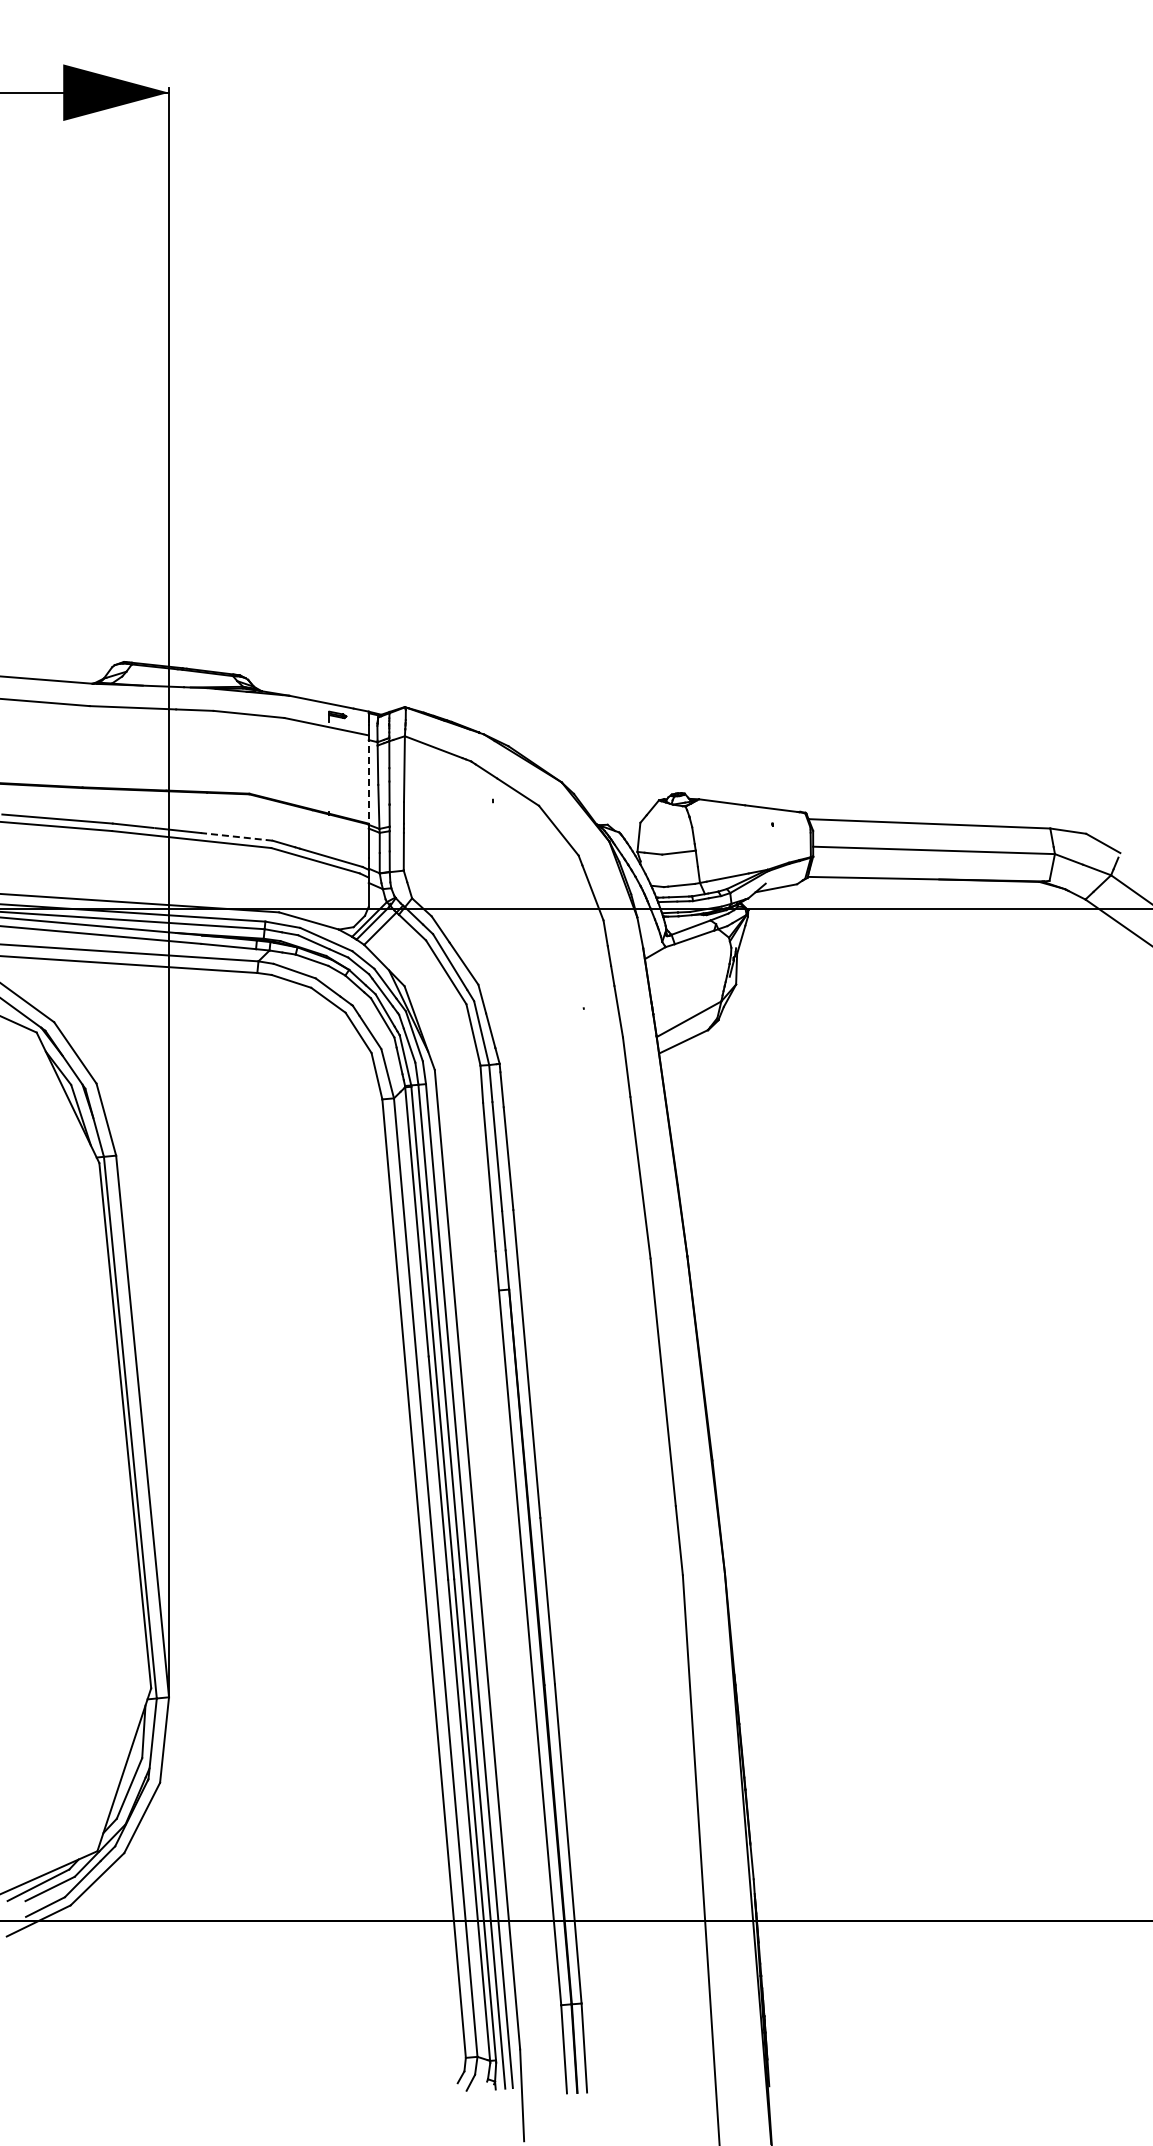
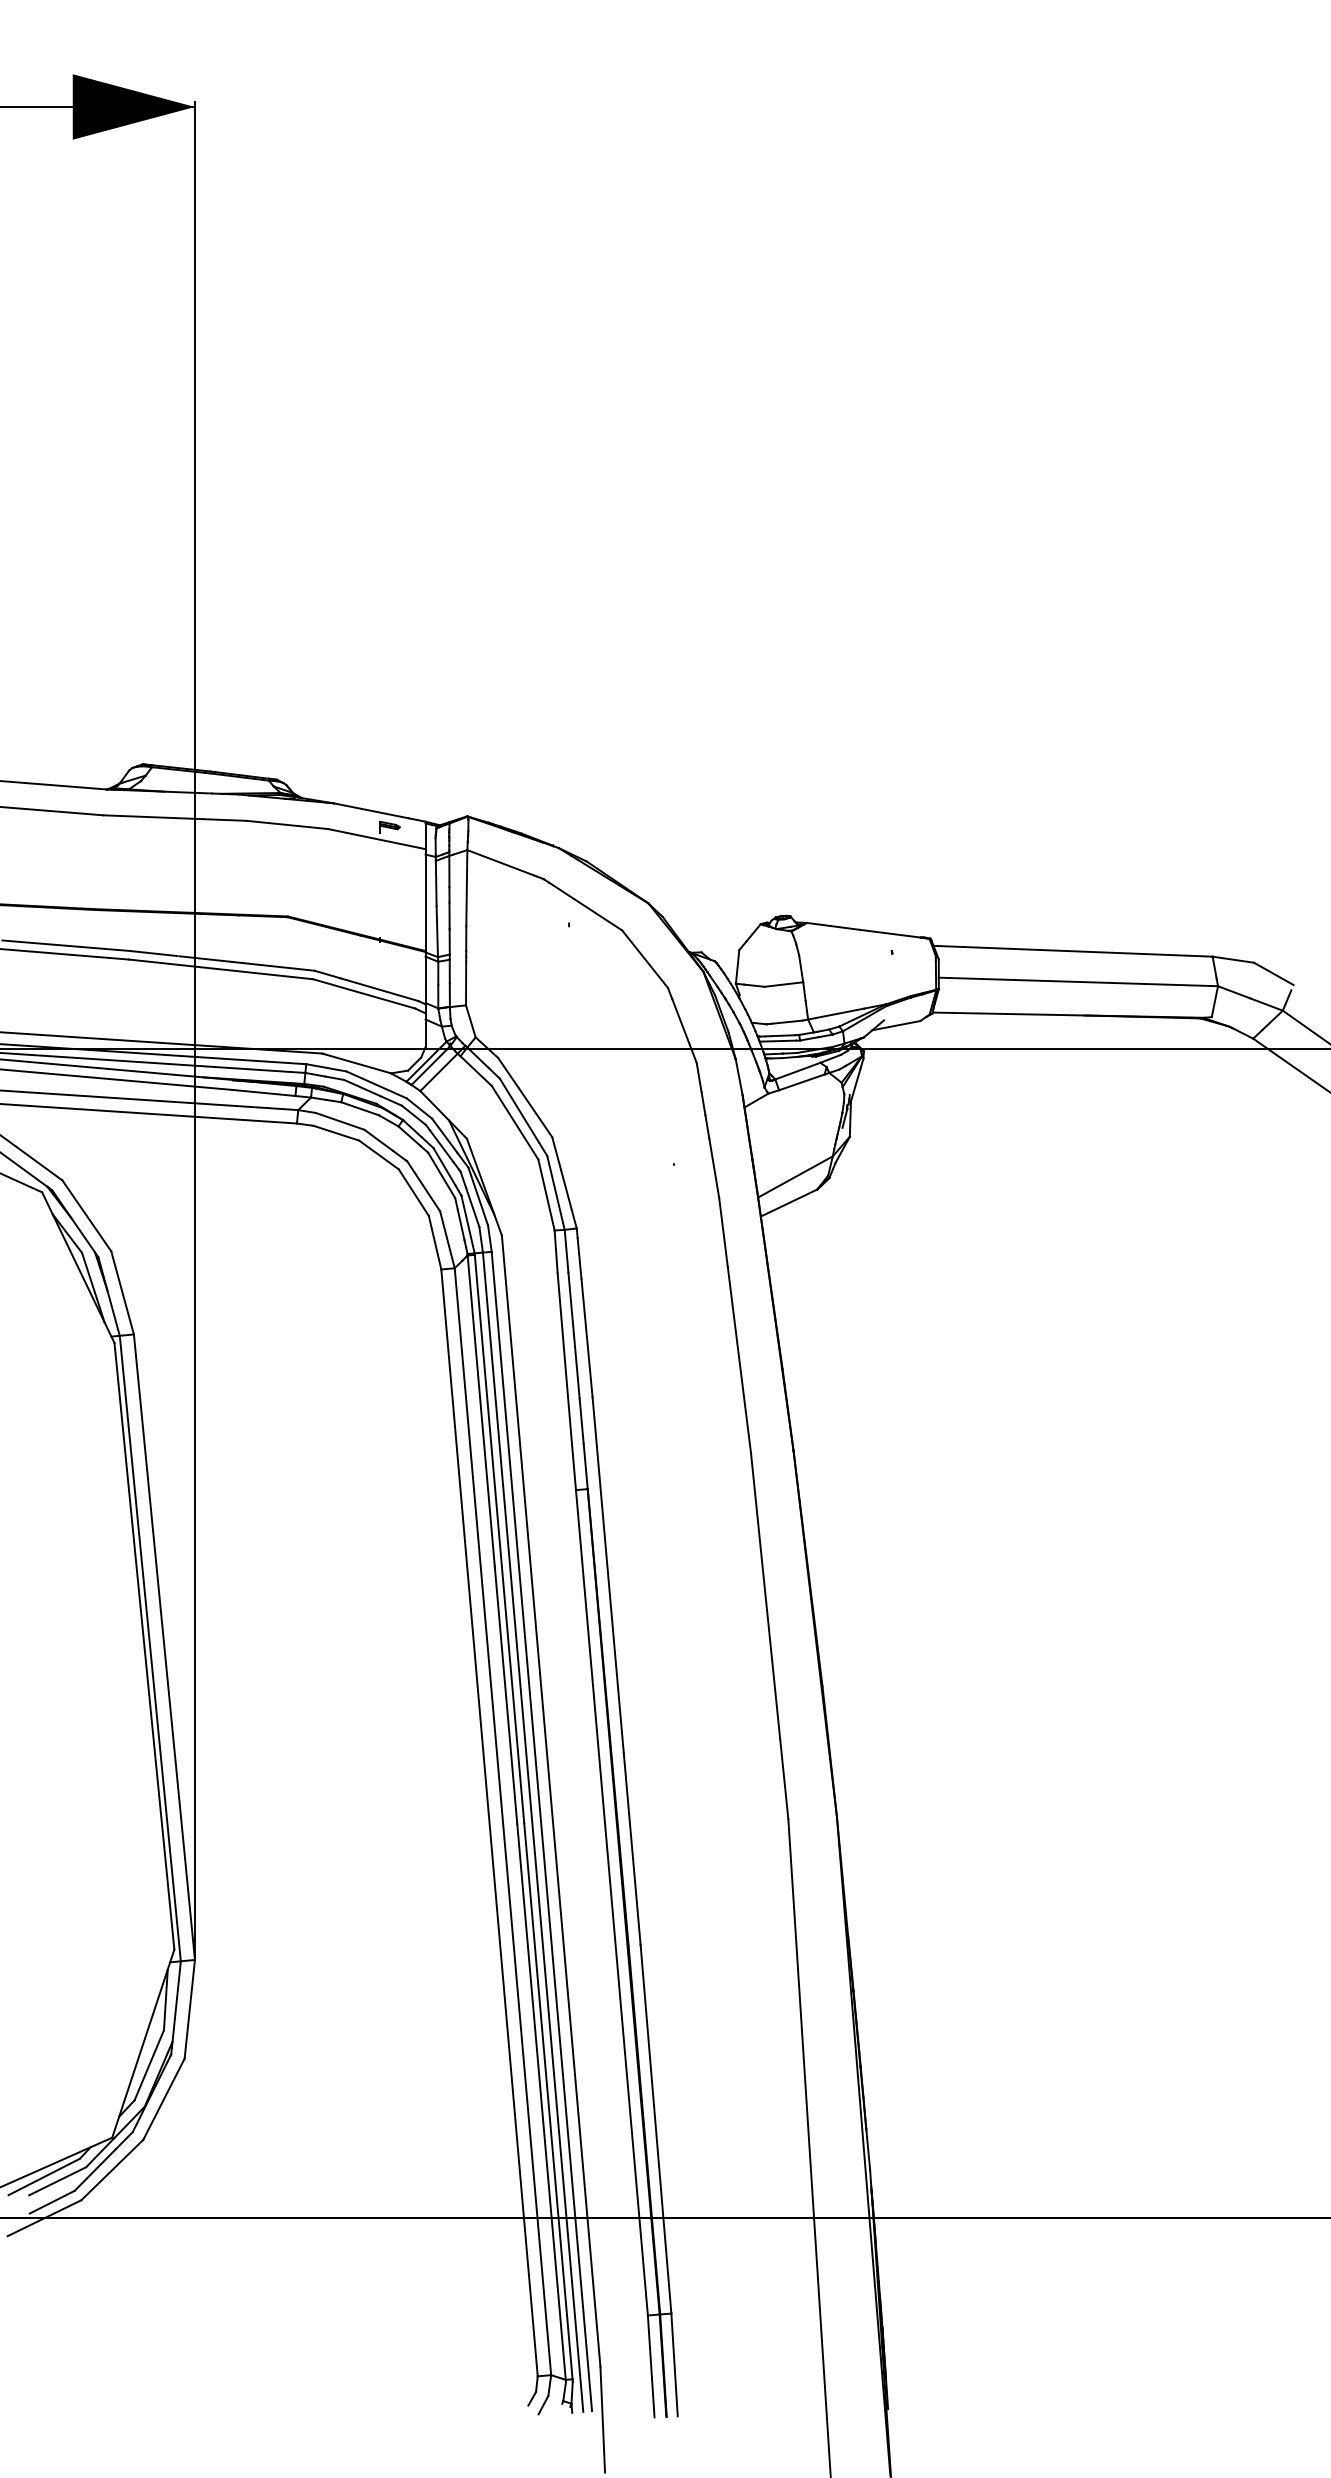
line: (368, 780) -> (425, 901), dashed -> solid
line: (236, 836) -> (272, 965), dashed -> solid

